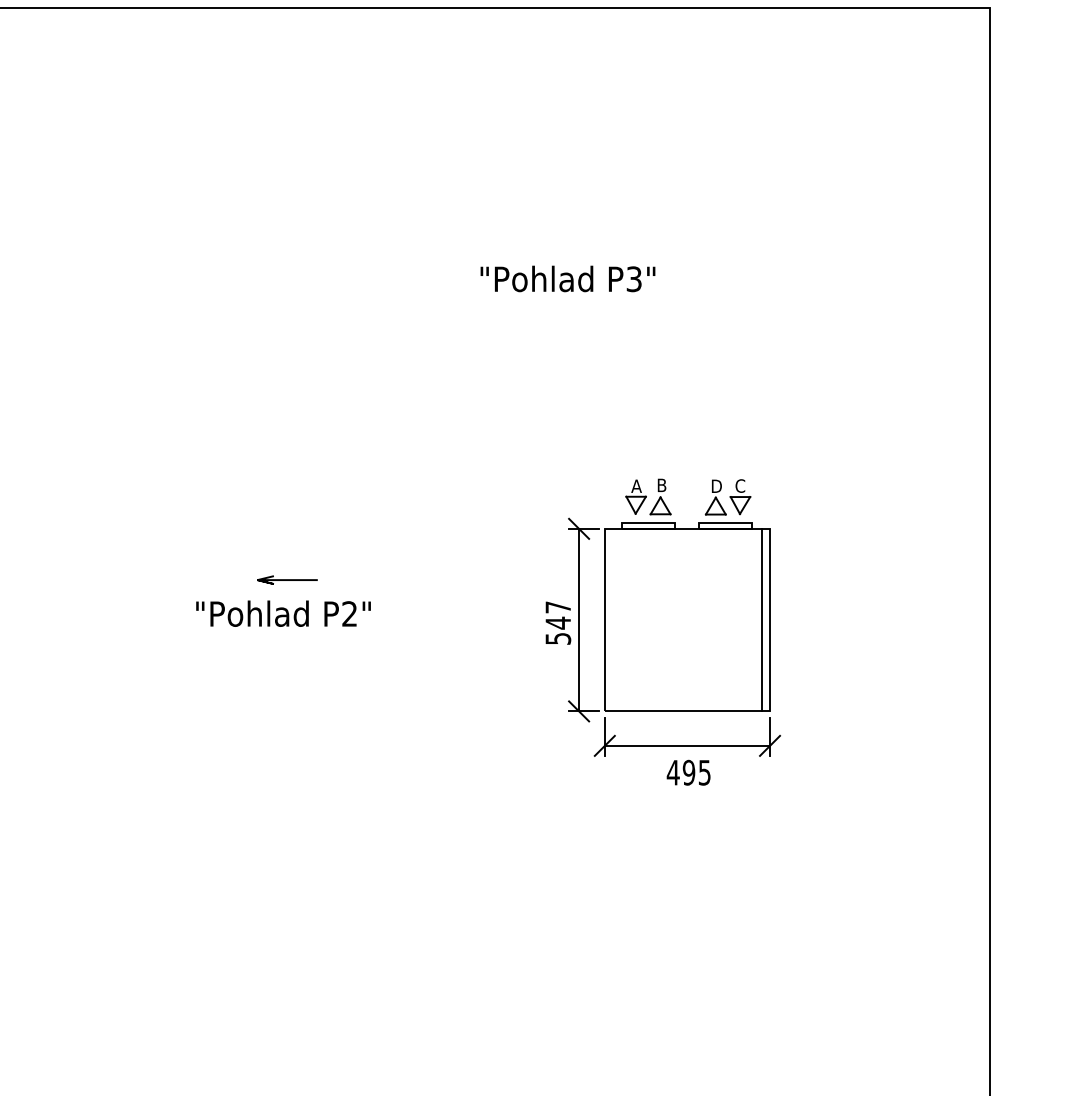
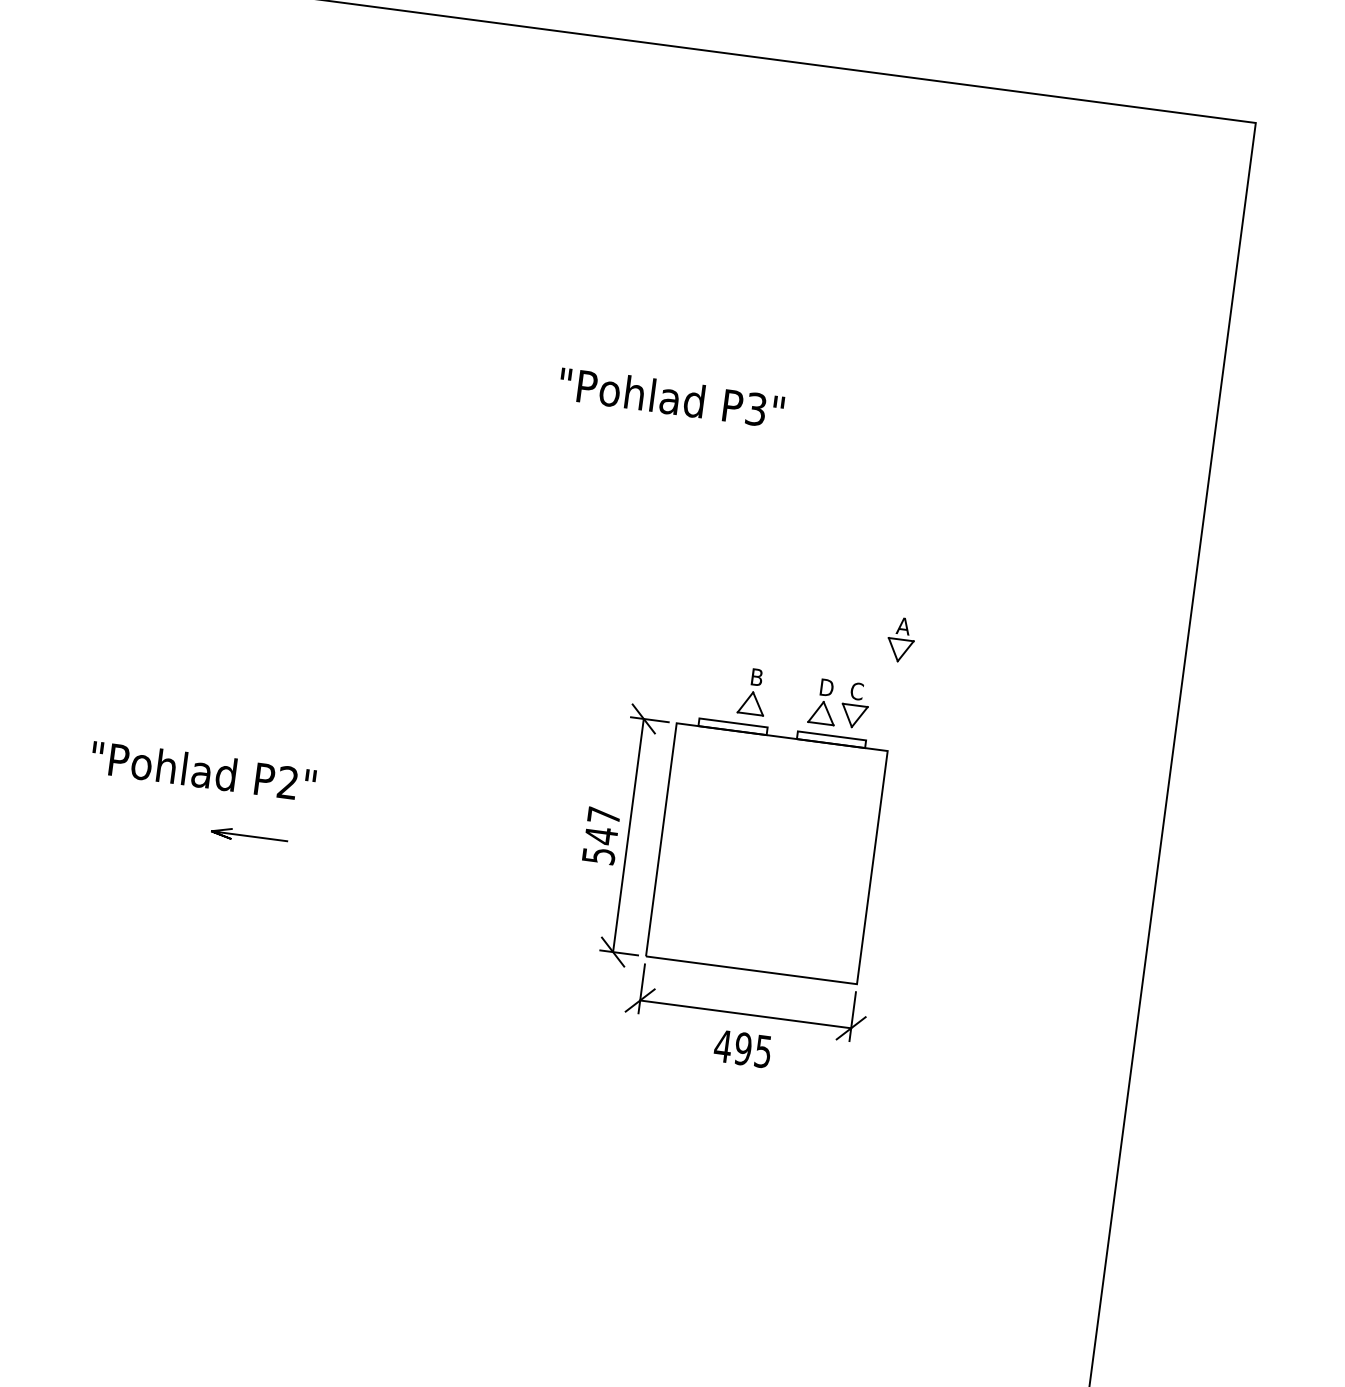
part: (635, 496) -> (900, 639), moved
line: (287, 579) -> (249, 835), moved
text: (283, 613) -> (203, 770), moved
line: (762, 619) -> (862, 865), removed

